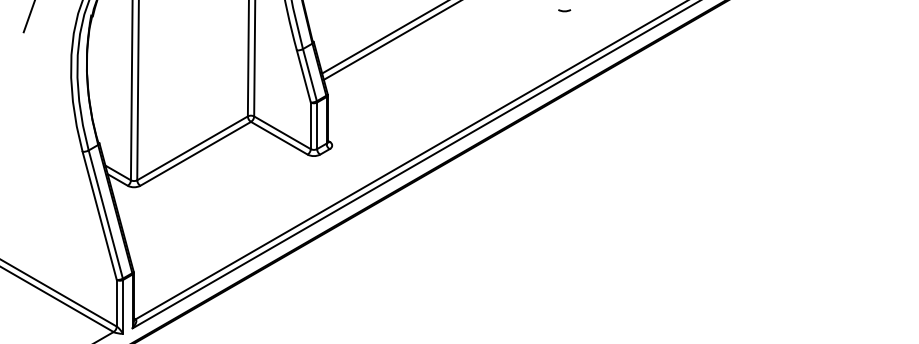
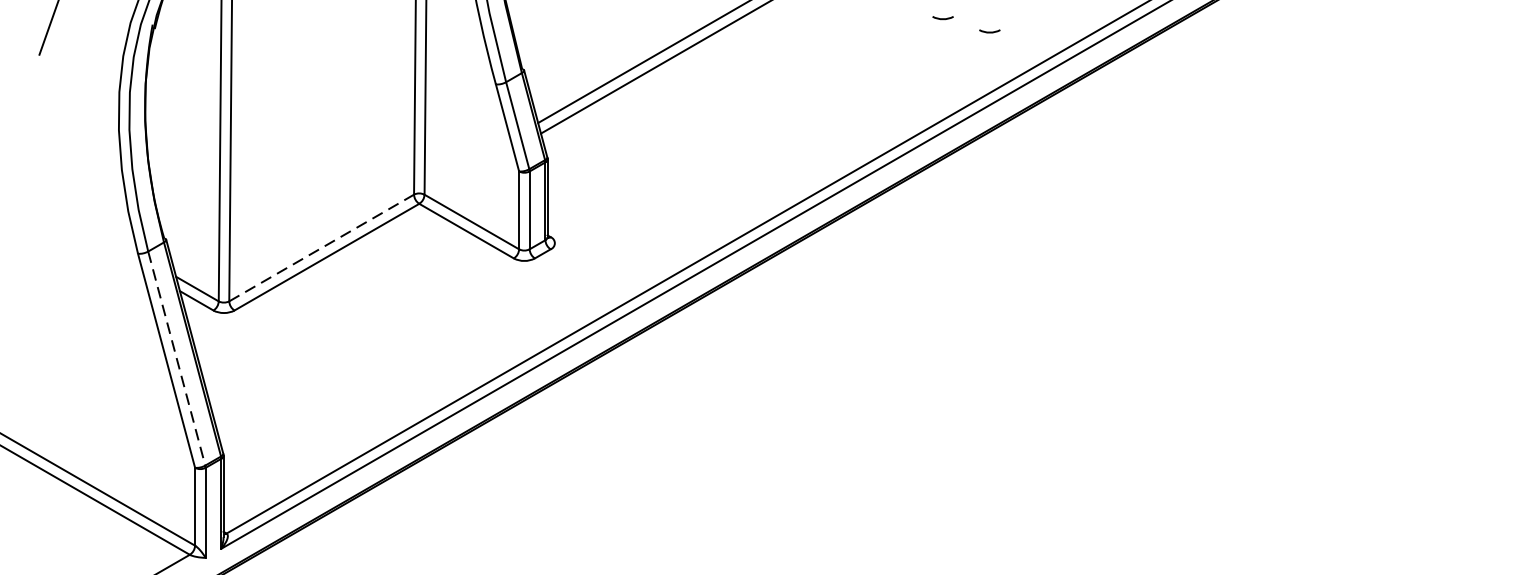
arc: (592, 18) -> (989, 31), added
line: (192, 148) -> (321, 248), solid -> dashed
line: (105, 215) -> (176, 360), solid -> dashed

